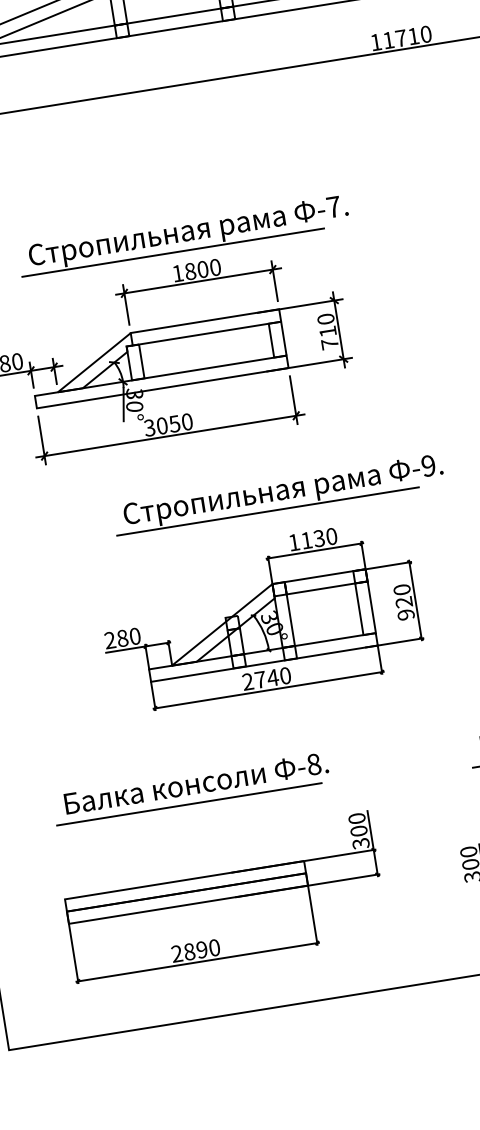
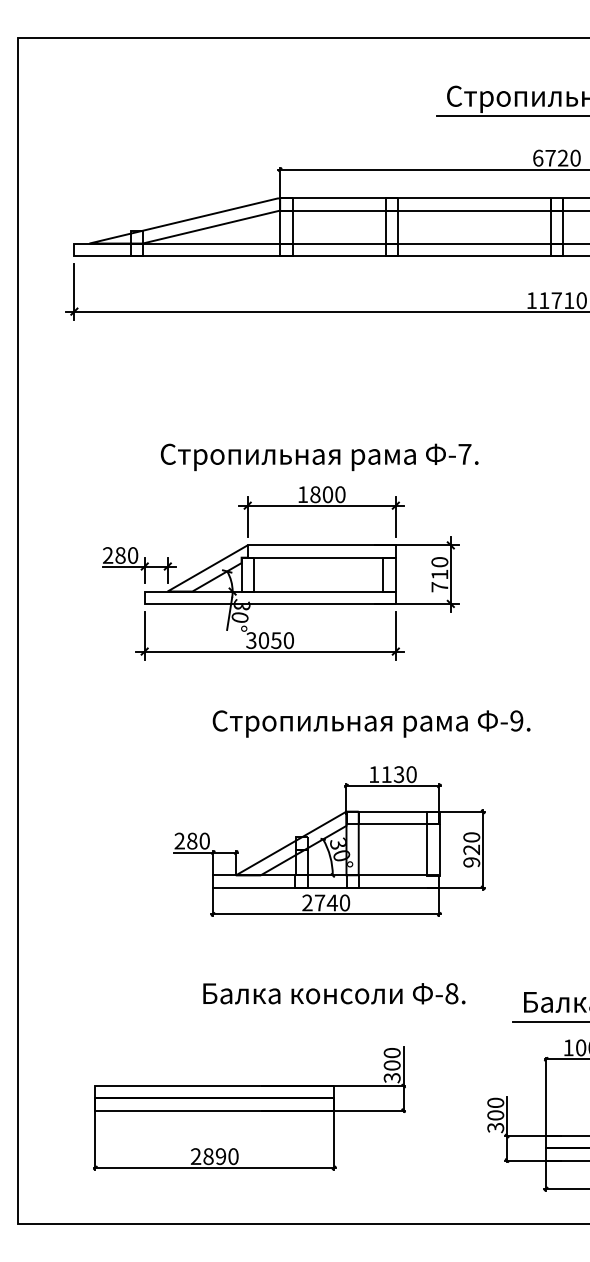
line: (173, 252) -> (301, 473), removed
line: (267, 511) -> (352, 740), removed
text: (196, 783) -> (334, 993), moved
line: (189, 804) -> (231, 1013), removed

